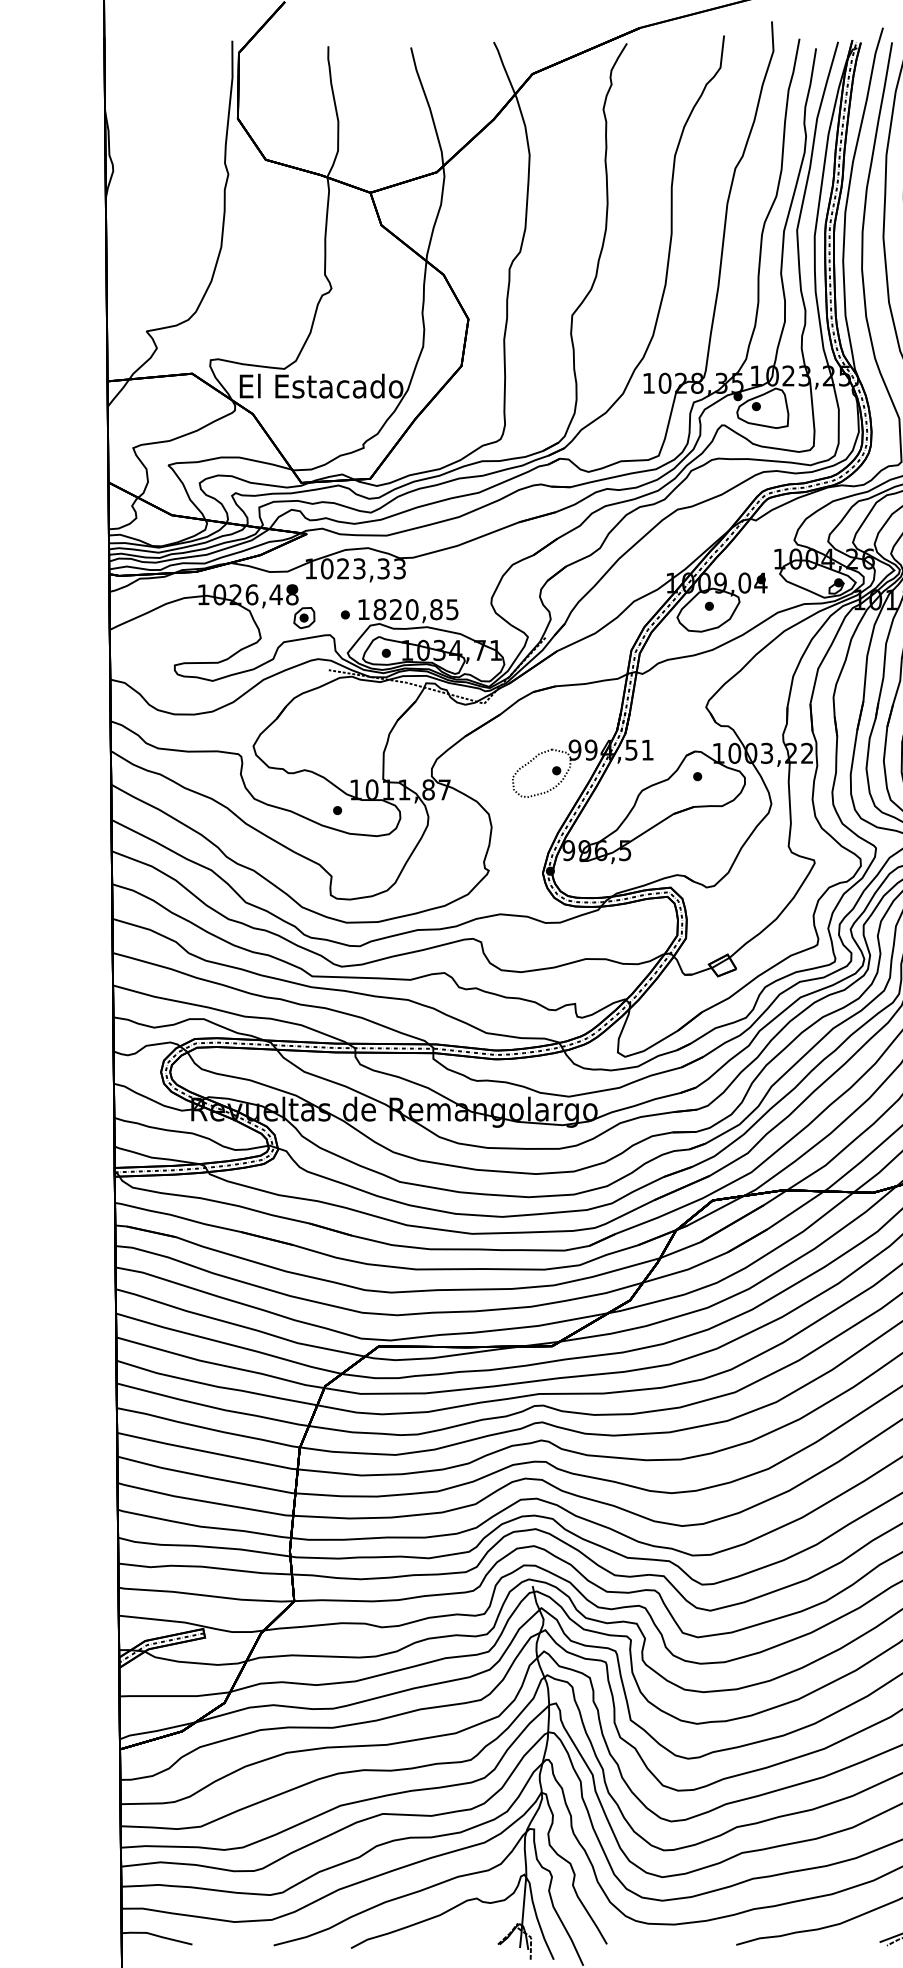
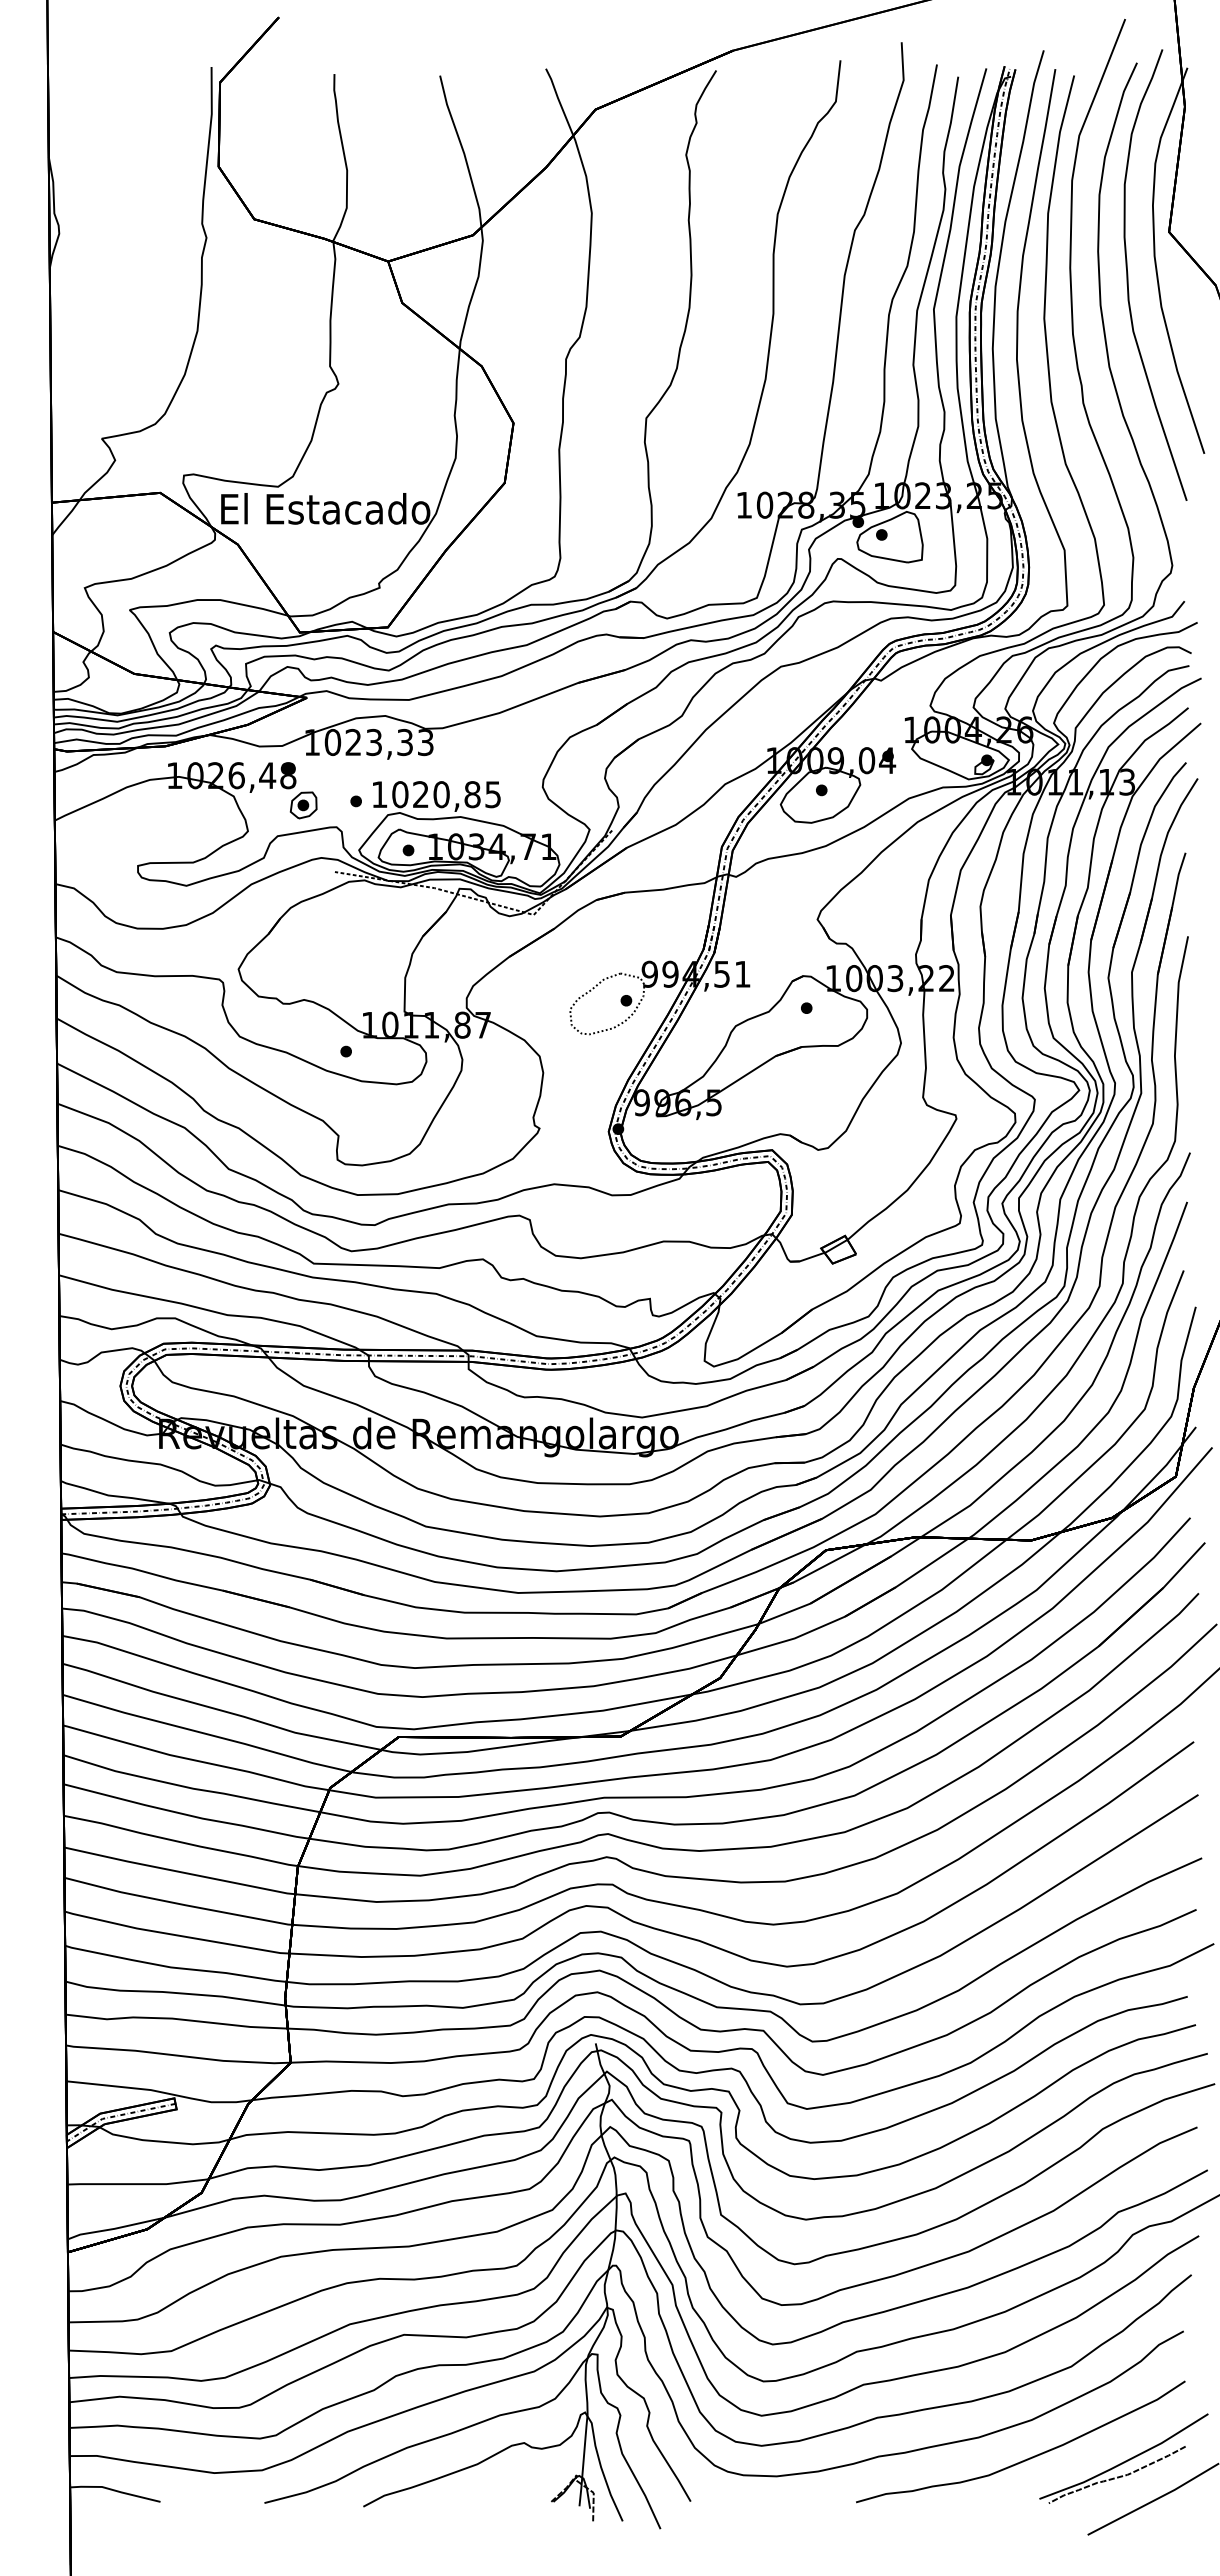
text: (380, 609) -> (400, 794), 1820,85 -> 1020,85

